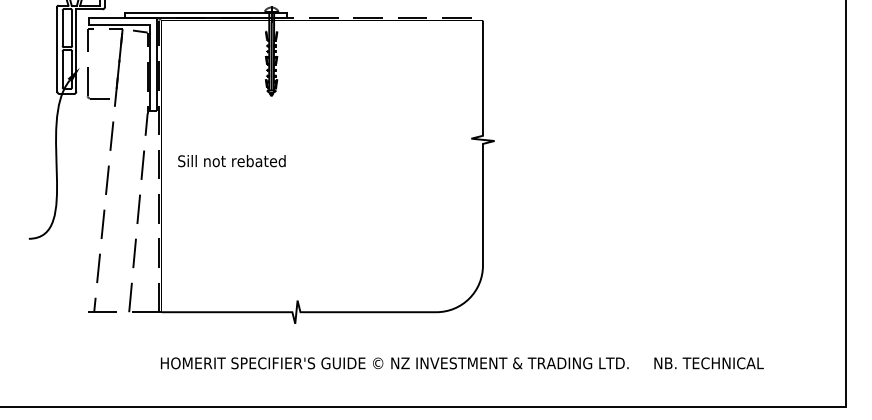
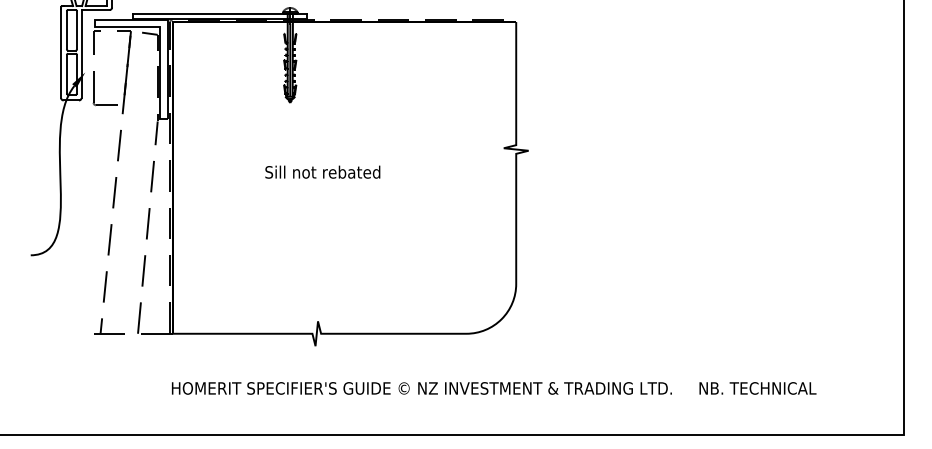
text: (231, 160) -> (322, 171), moved

